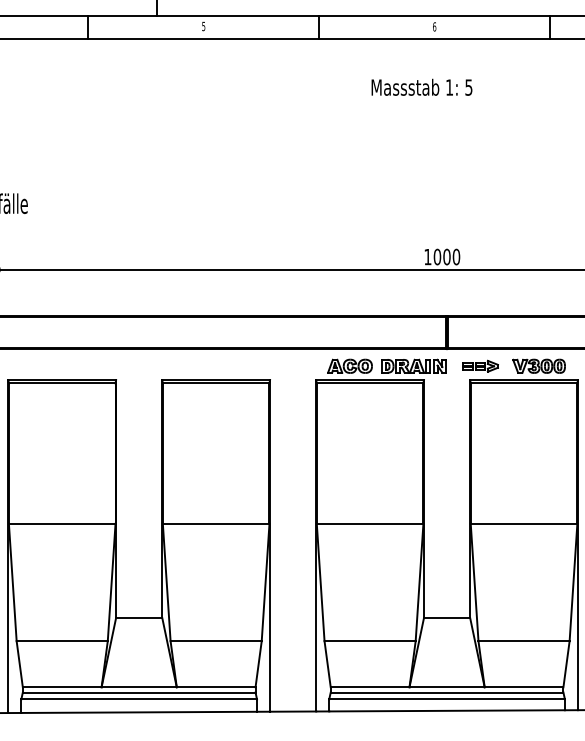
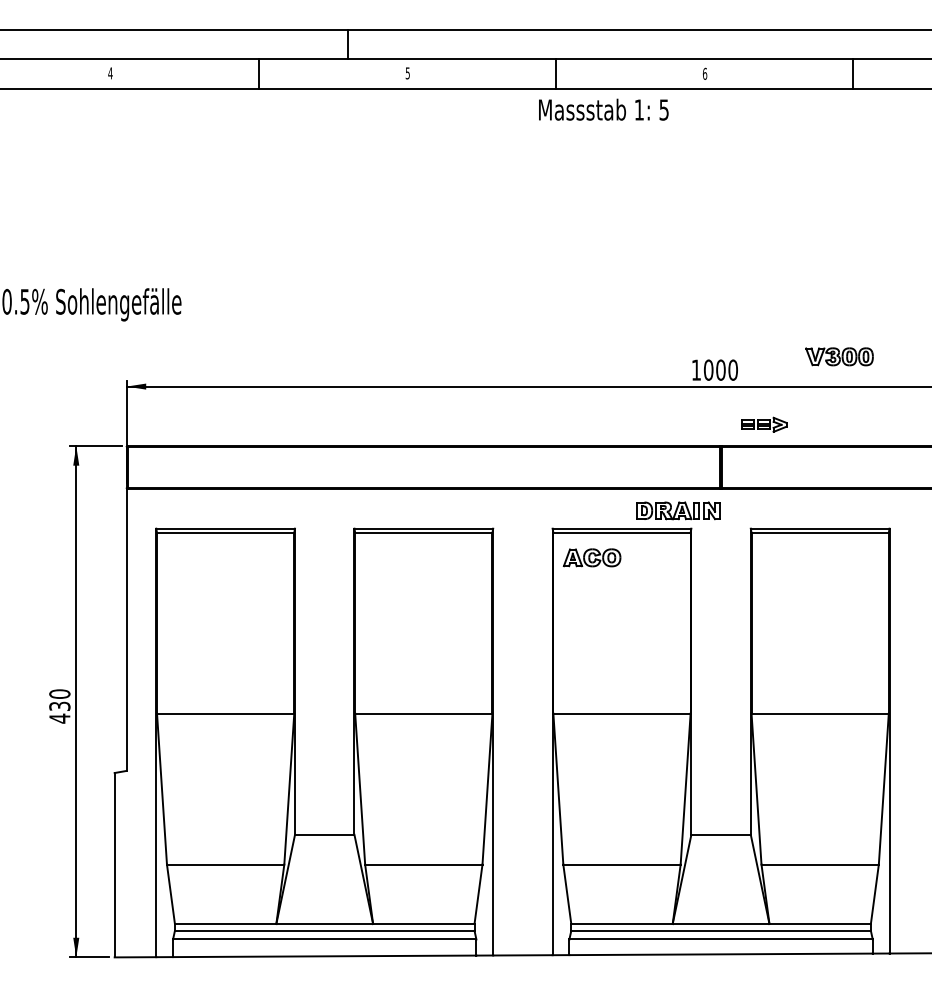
text: (421, 87) -> (603, 109), moved
part: (349, 366) -> (591, 557), moved
part: (480, 366) -> (764, 424), moved
part: (539, 366) -> (839, 356), moved

